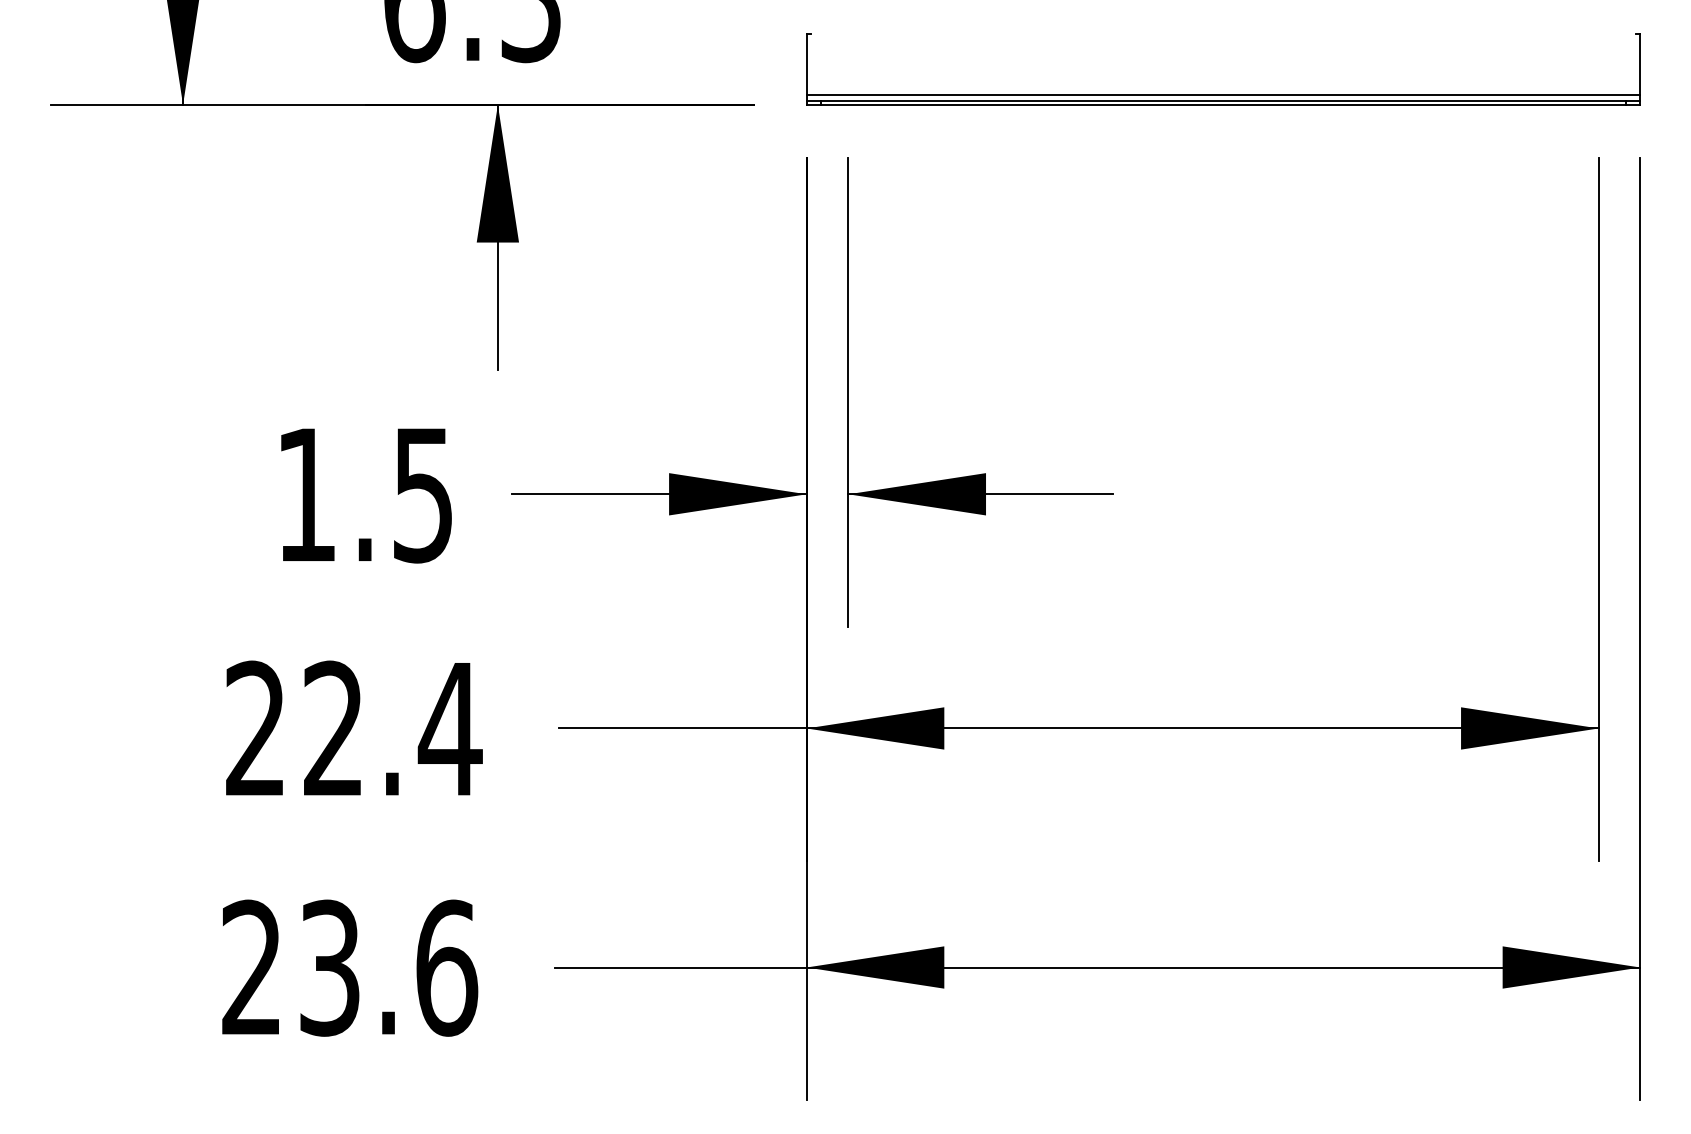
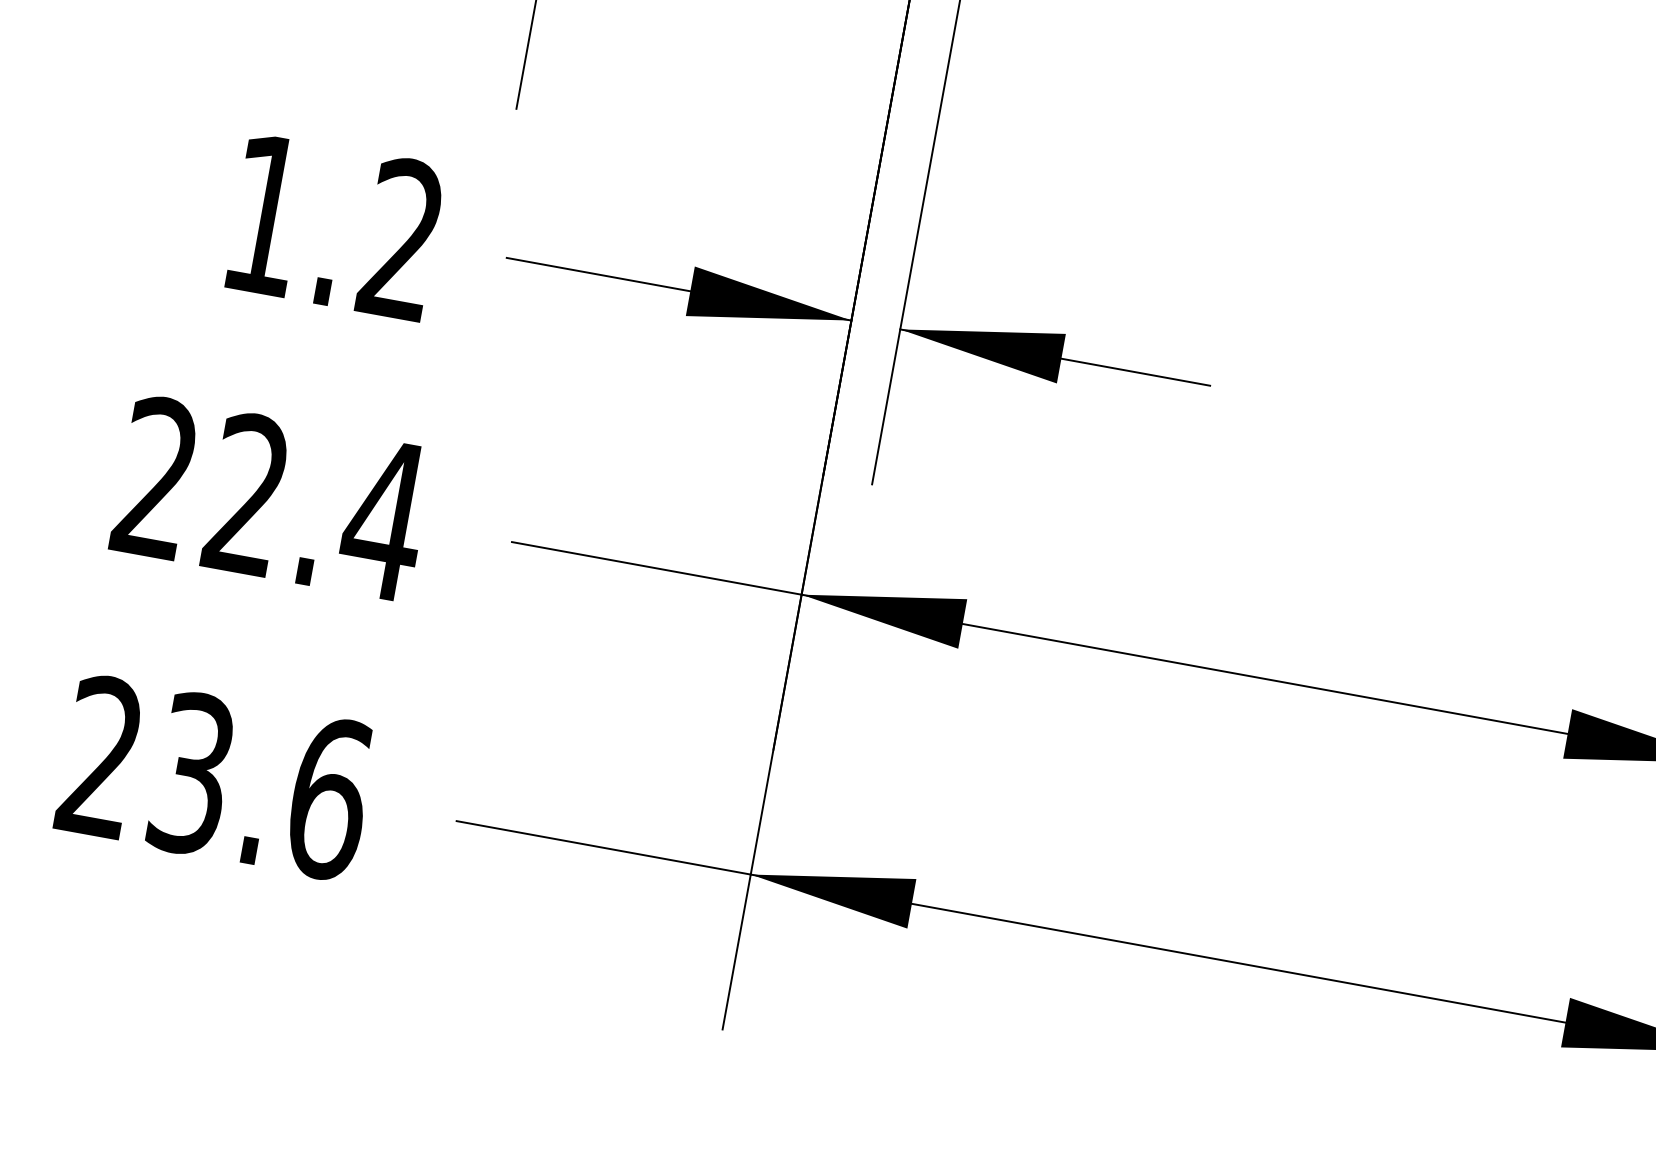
text: (422, 494) -> (401, 239), 1.5 -> 1.2

